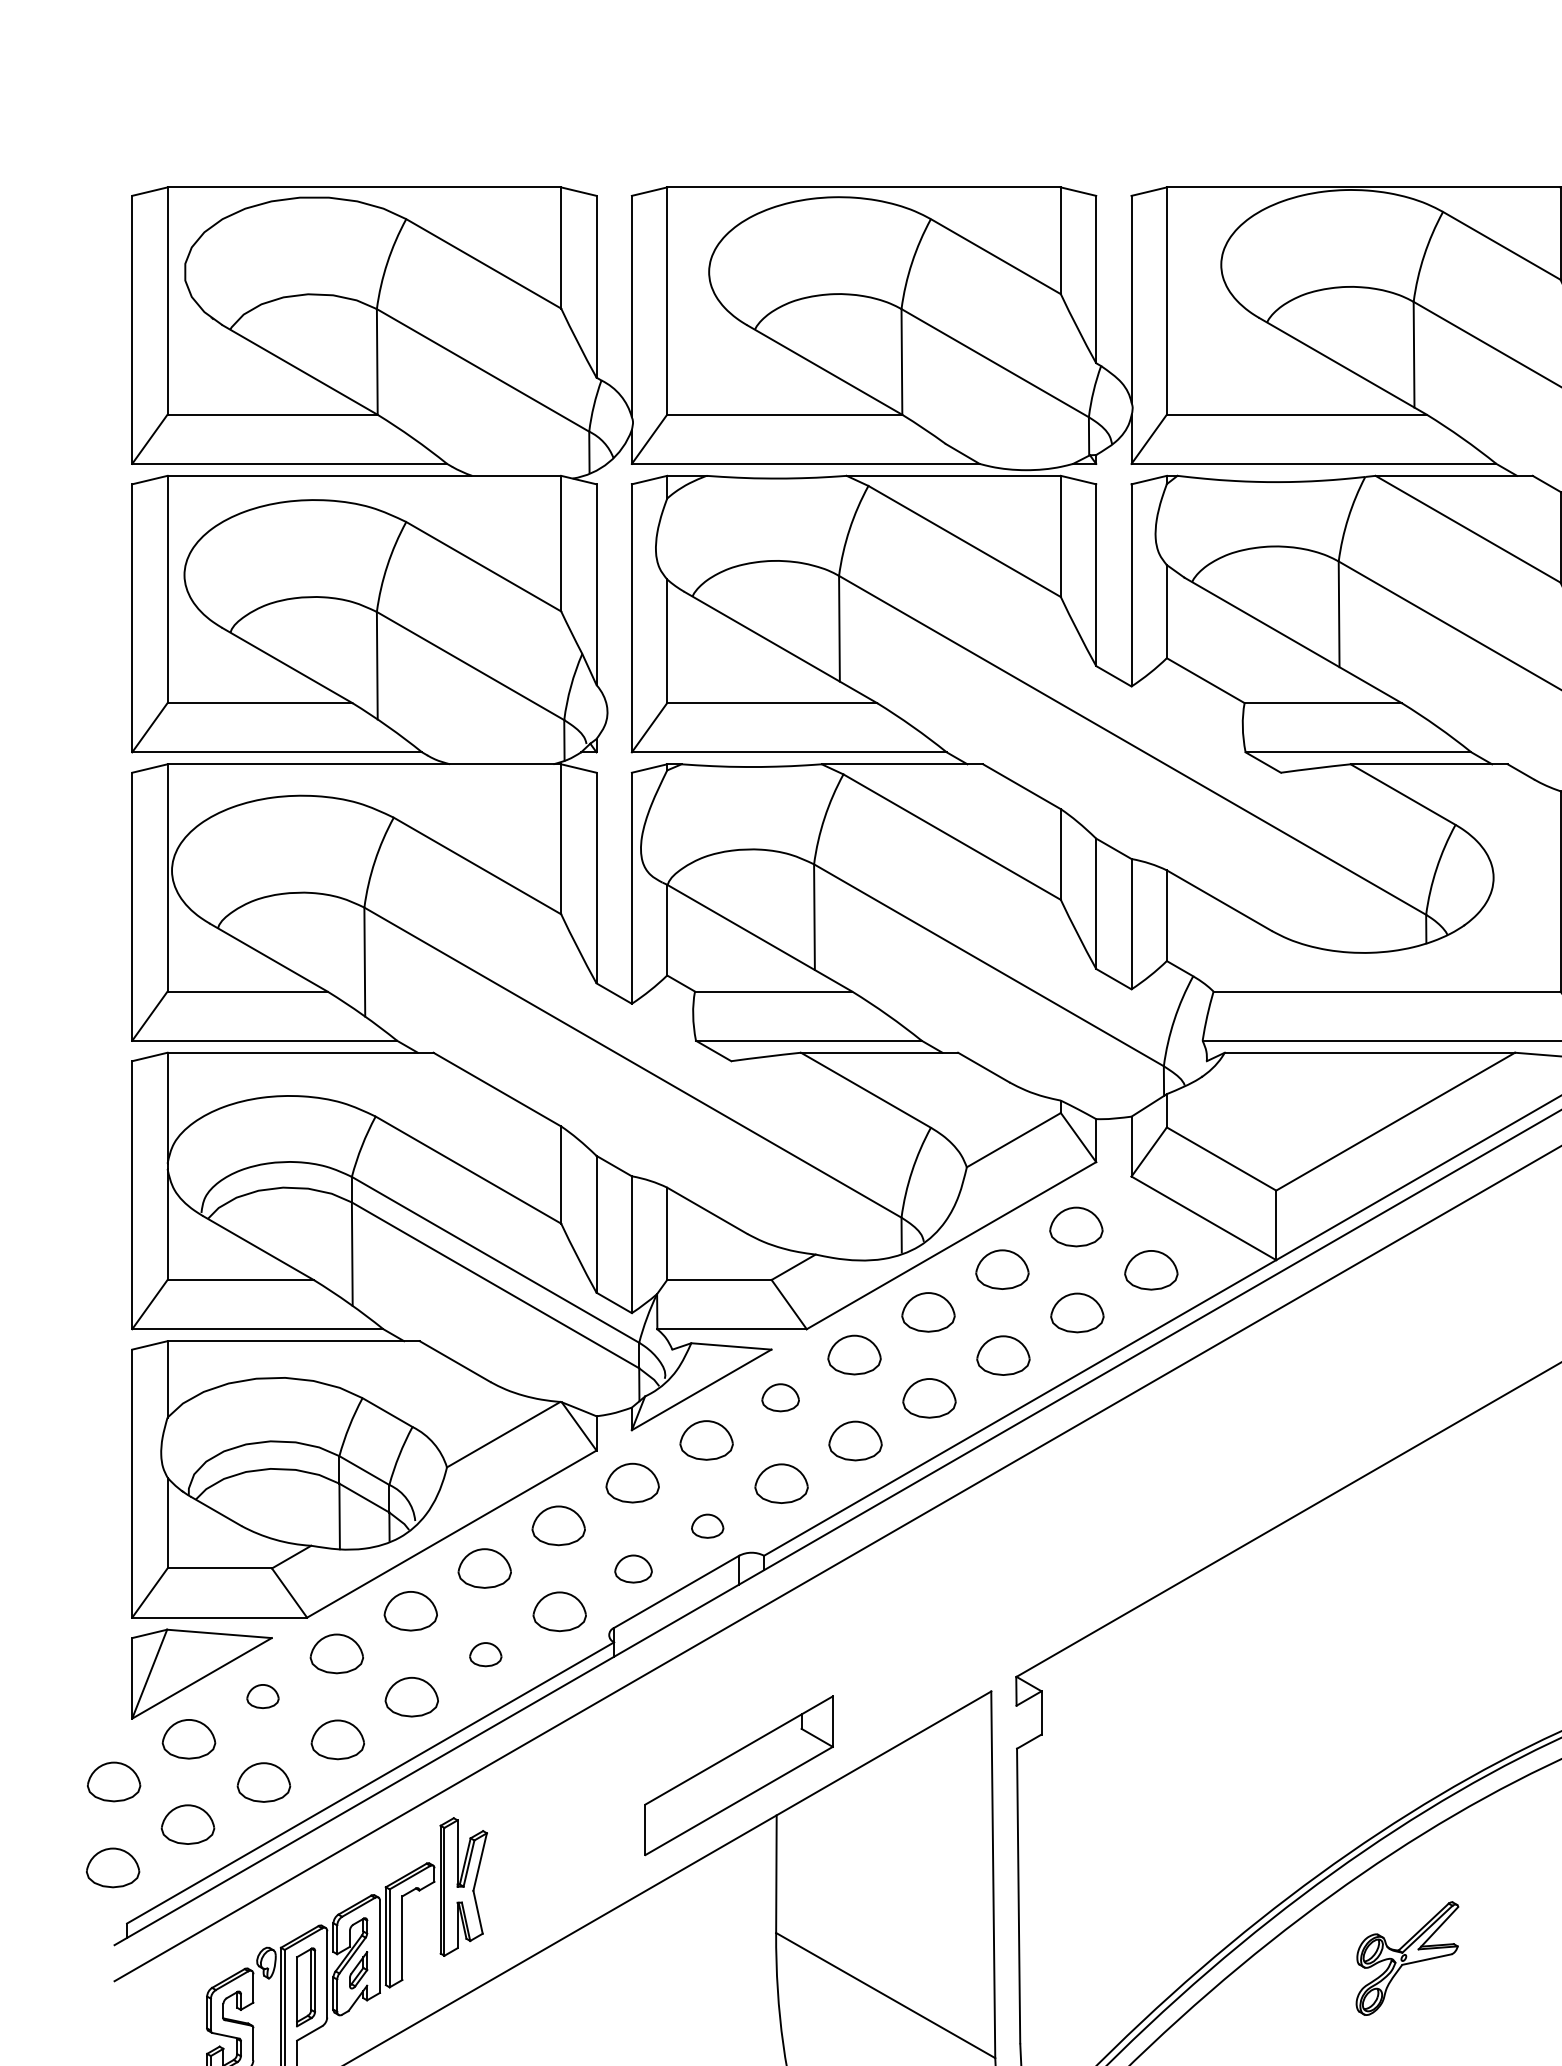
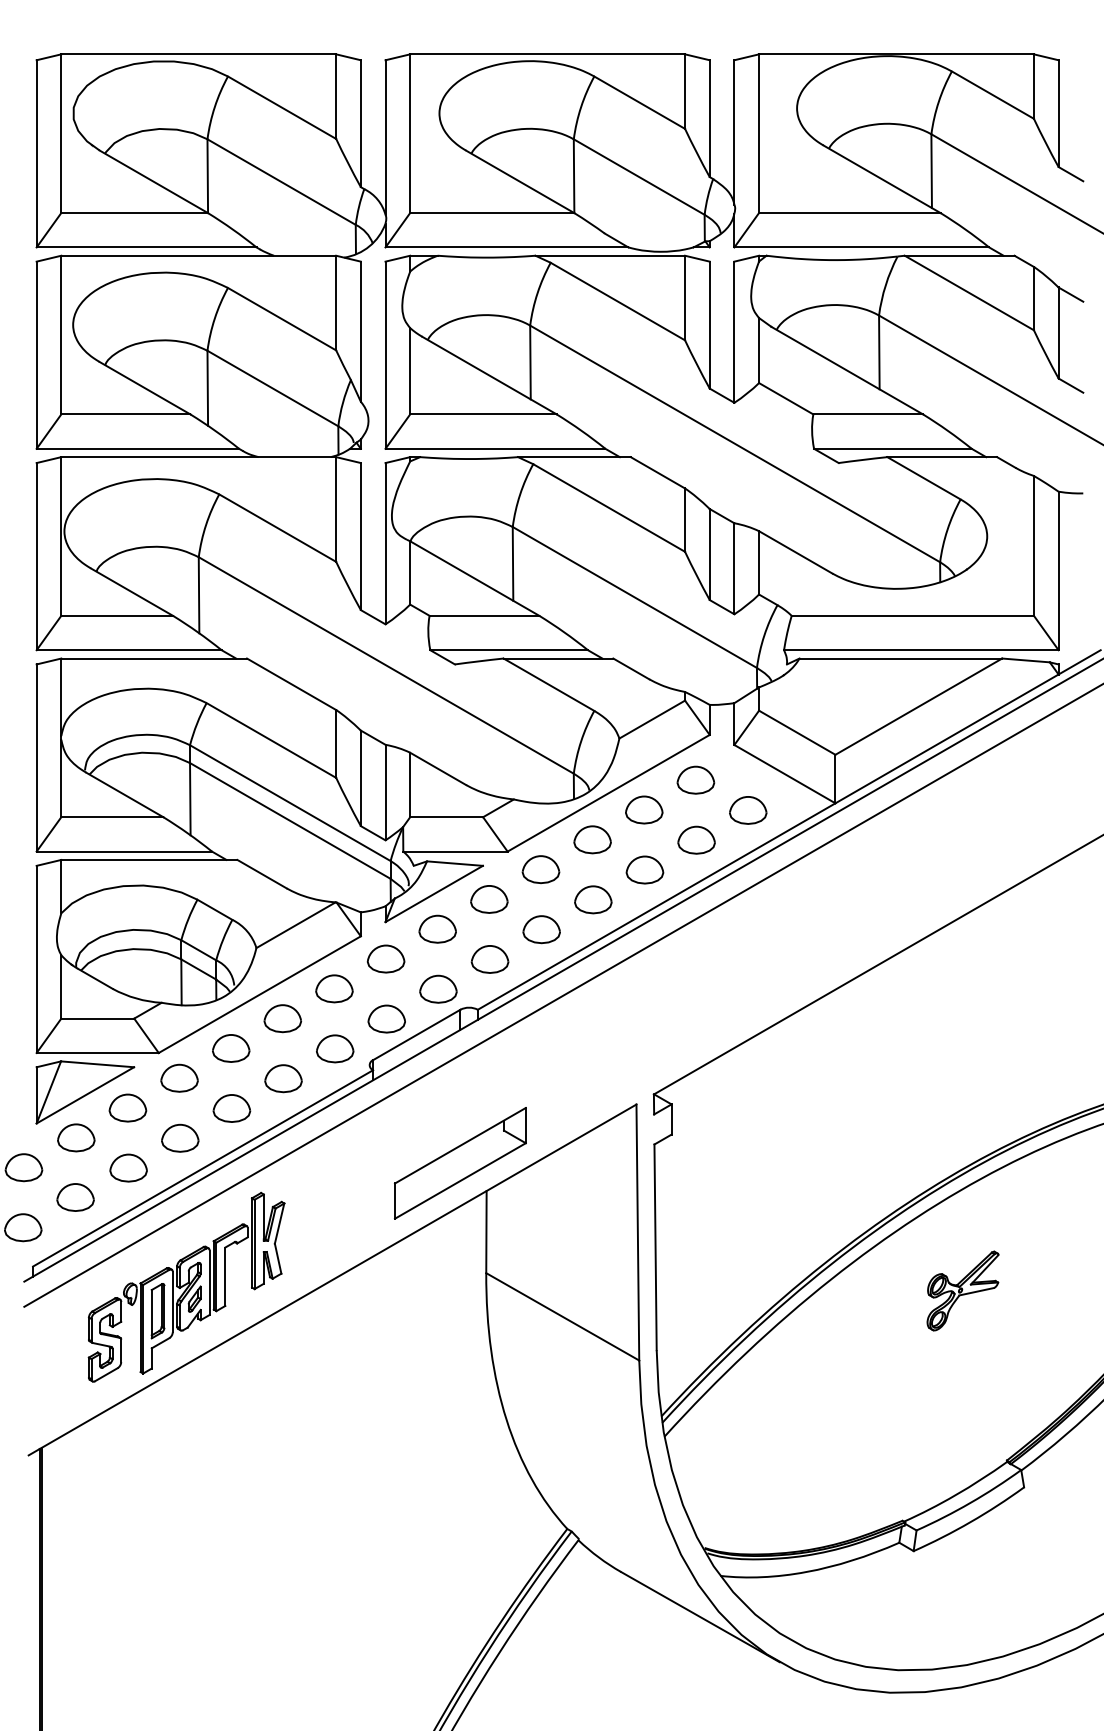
part: (780, 1397) -> (489, 899), size x1.43
part: (707, 1525) -> (438, 988), size x1.67
part: (633, 1568) -> (386, 1018), size x1.43
part: (485, 1654) -> (283, 1078), size x1.67
part: (262, 1695) -> (127, 1107), size x1.67
part: (1406, 1957) -> (962, 1290), moved

